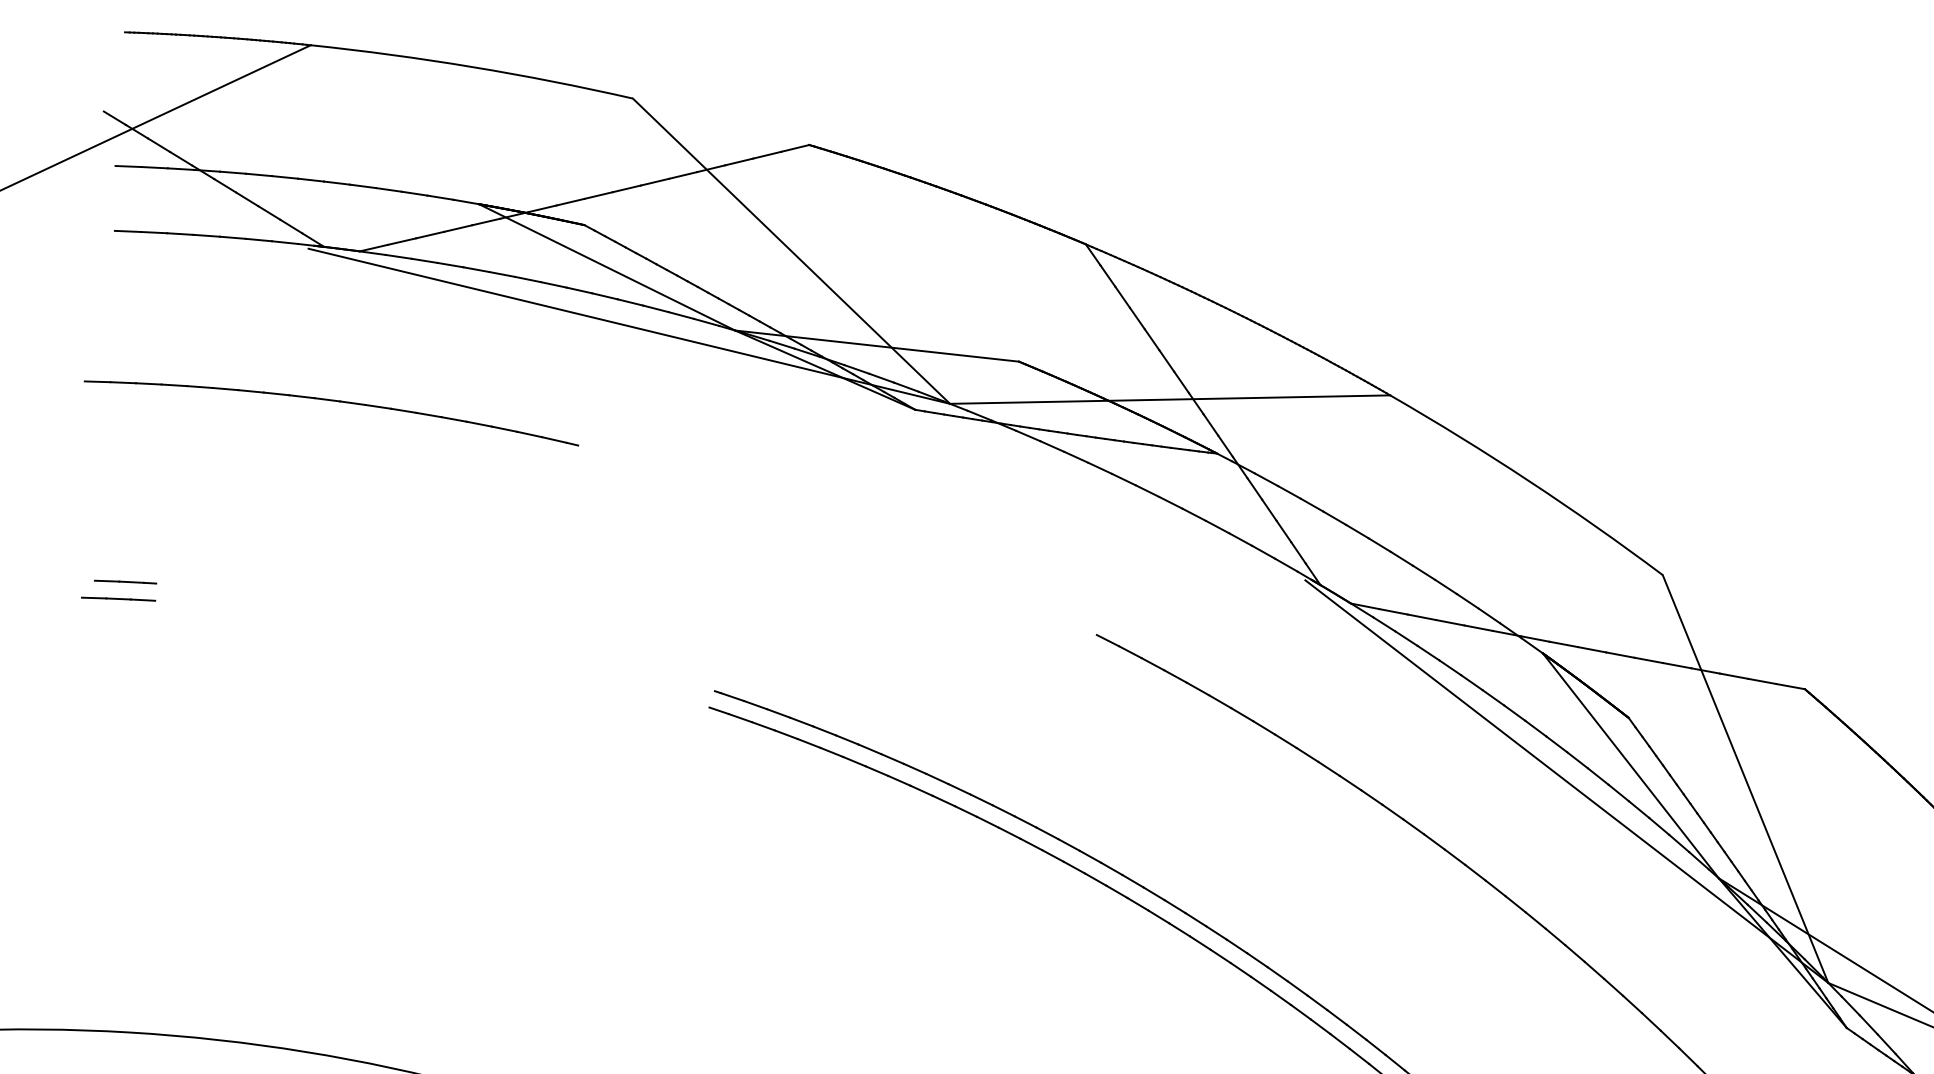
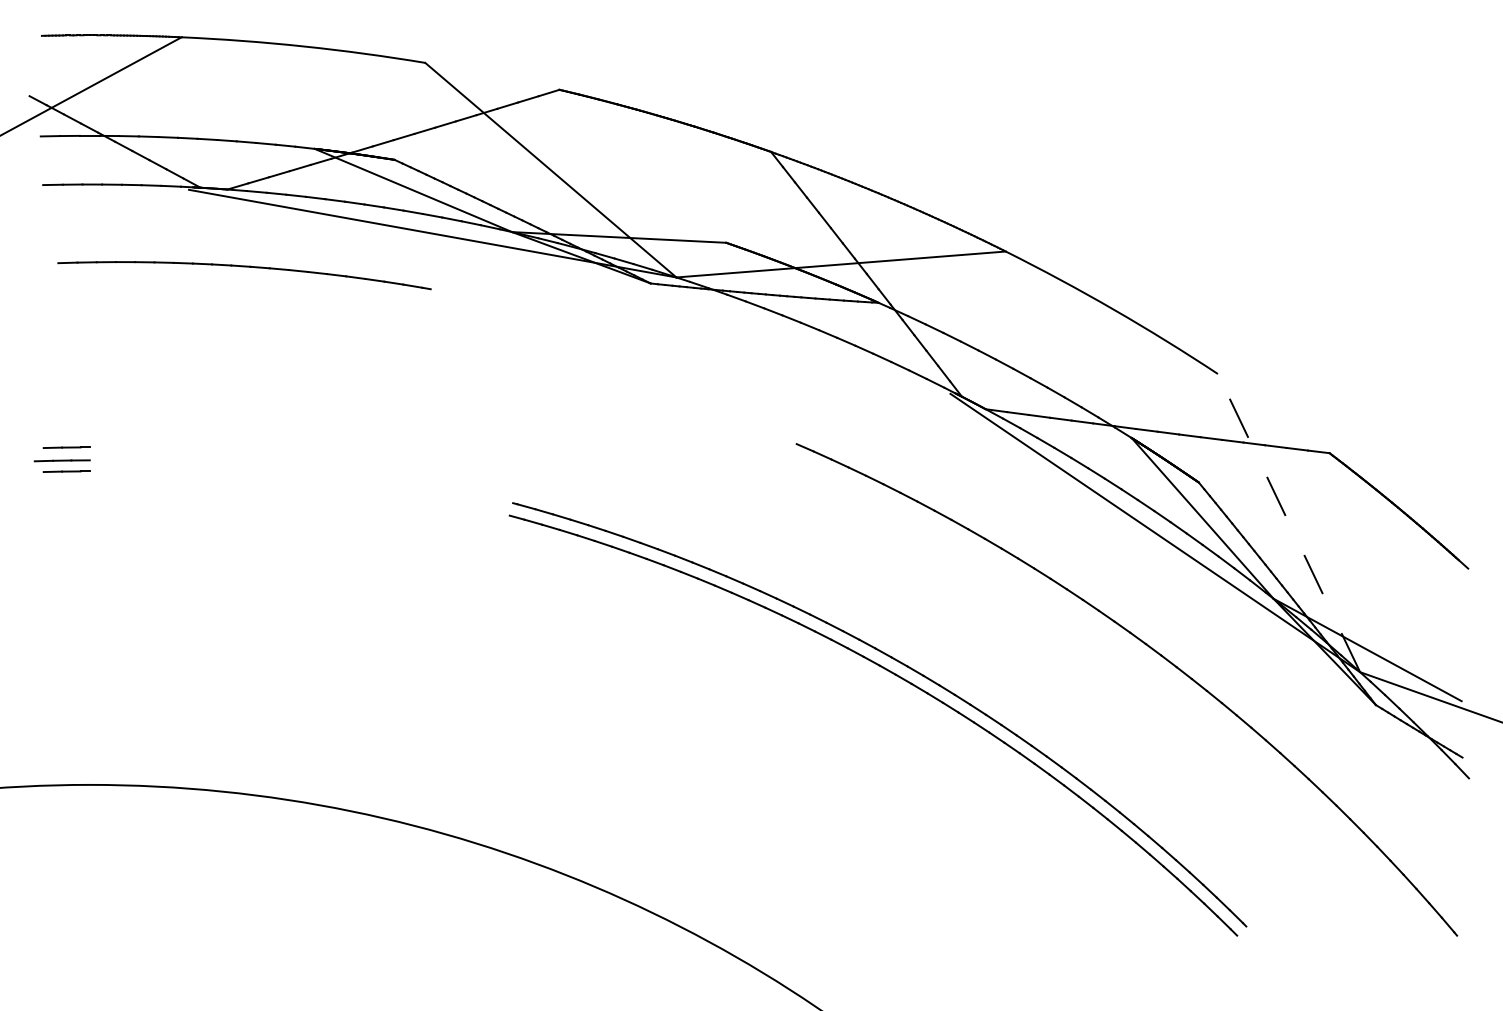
part: (332, 401) -> (244, 267), moved
line: (123, 613) -> (66, 471), added
line: (1744, 778) -> (1288, 522), solid -> dashed

